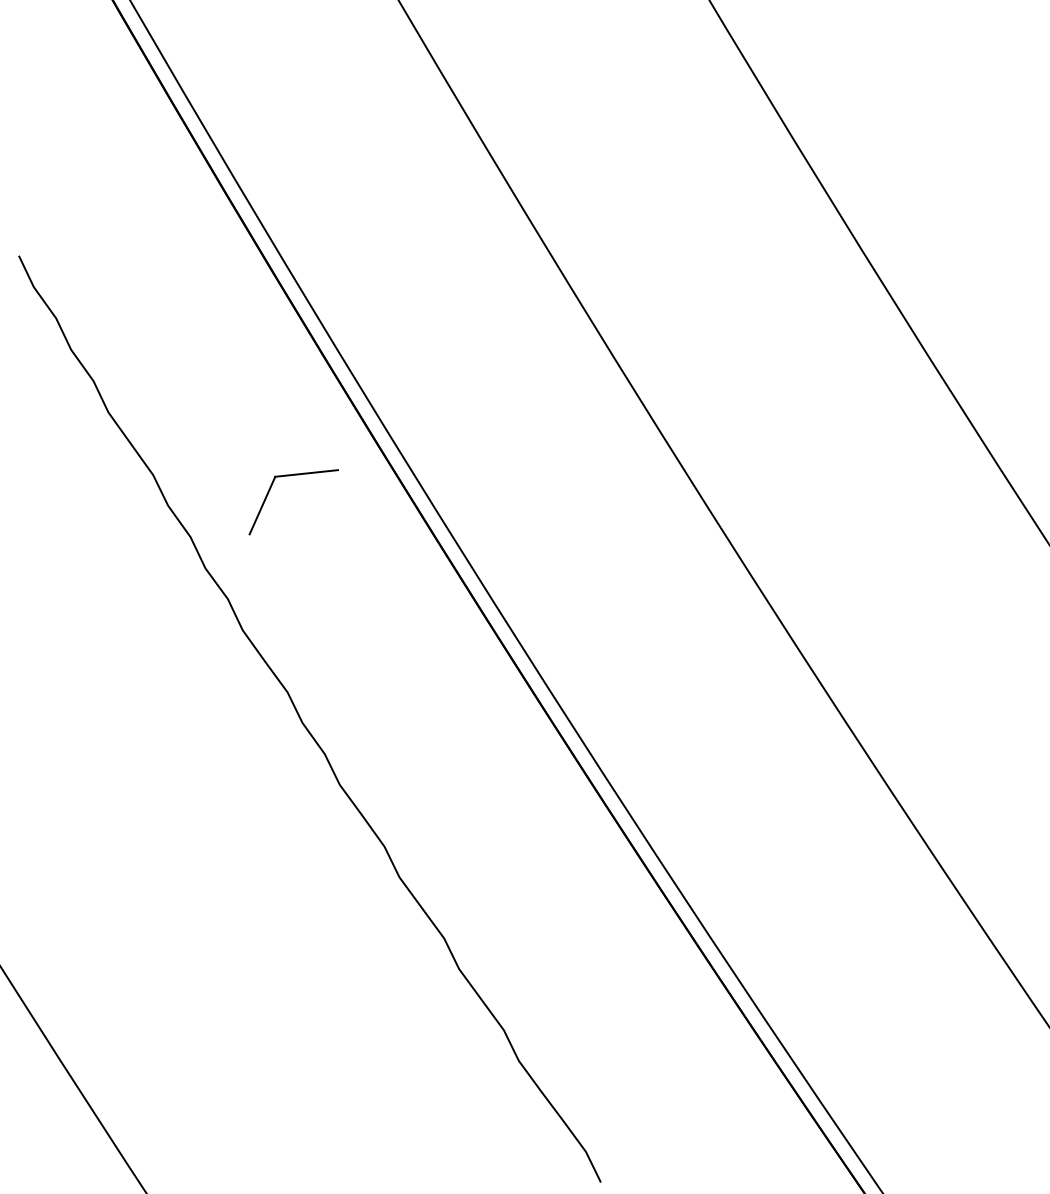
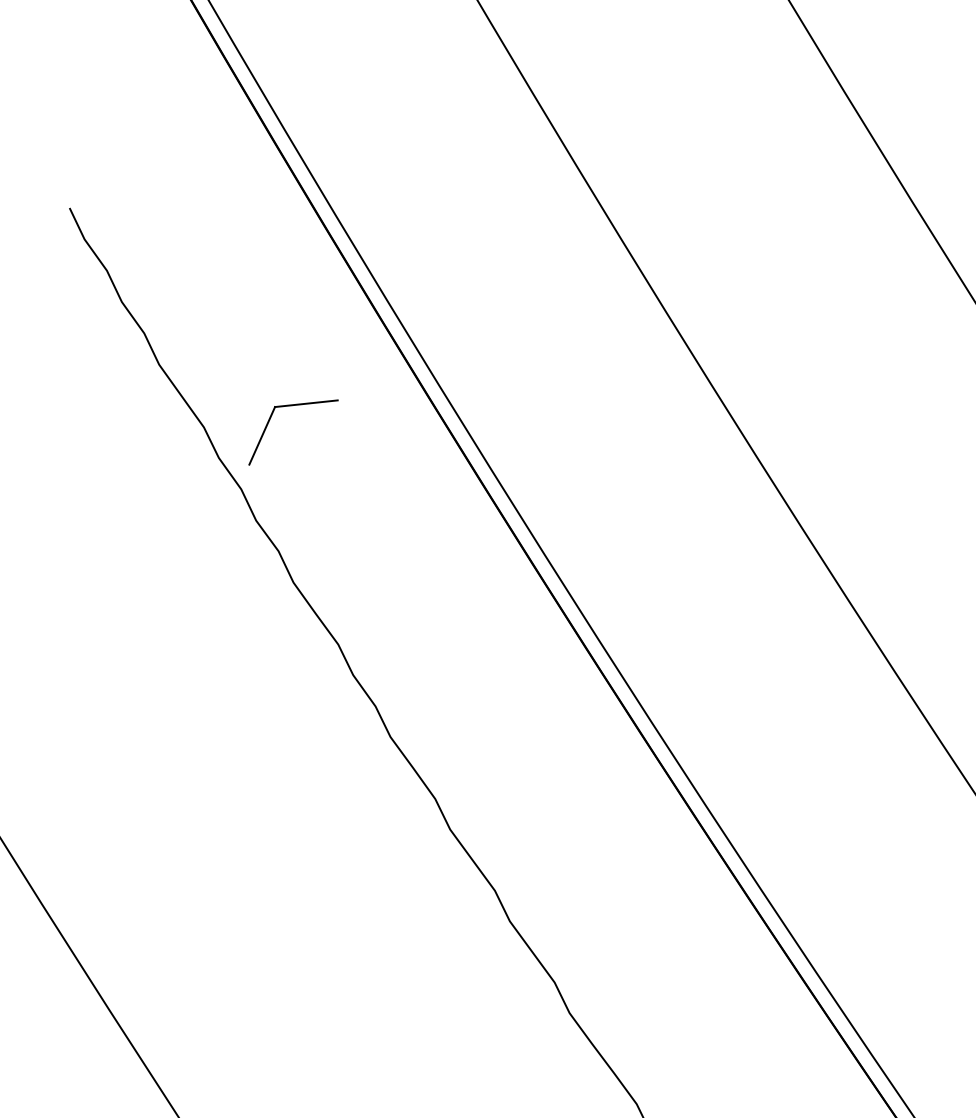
part: (270, 490) -> (270, 420), moved

